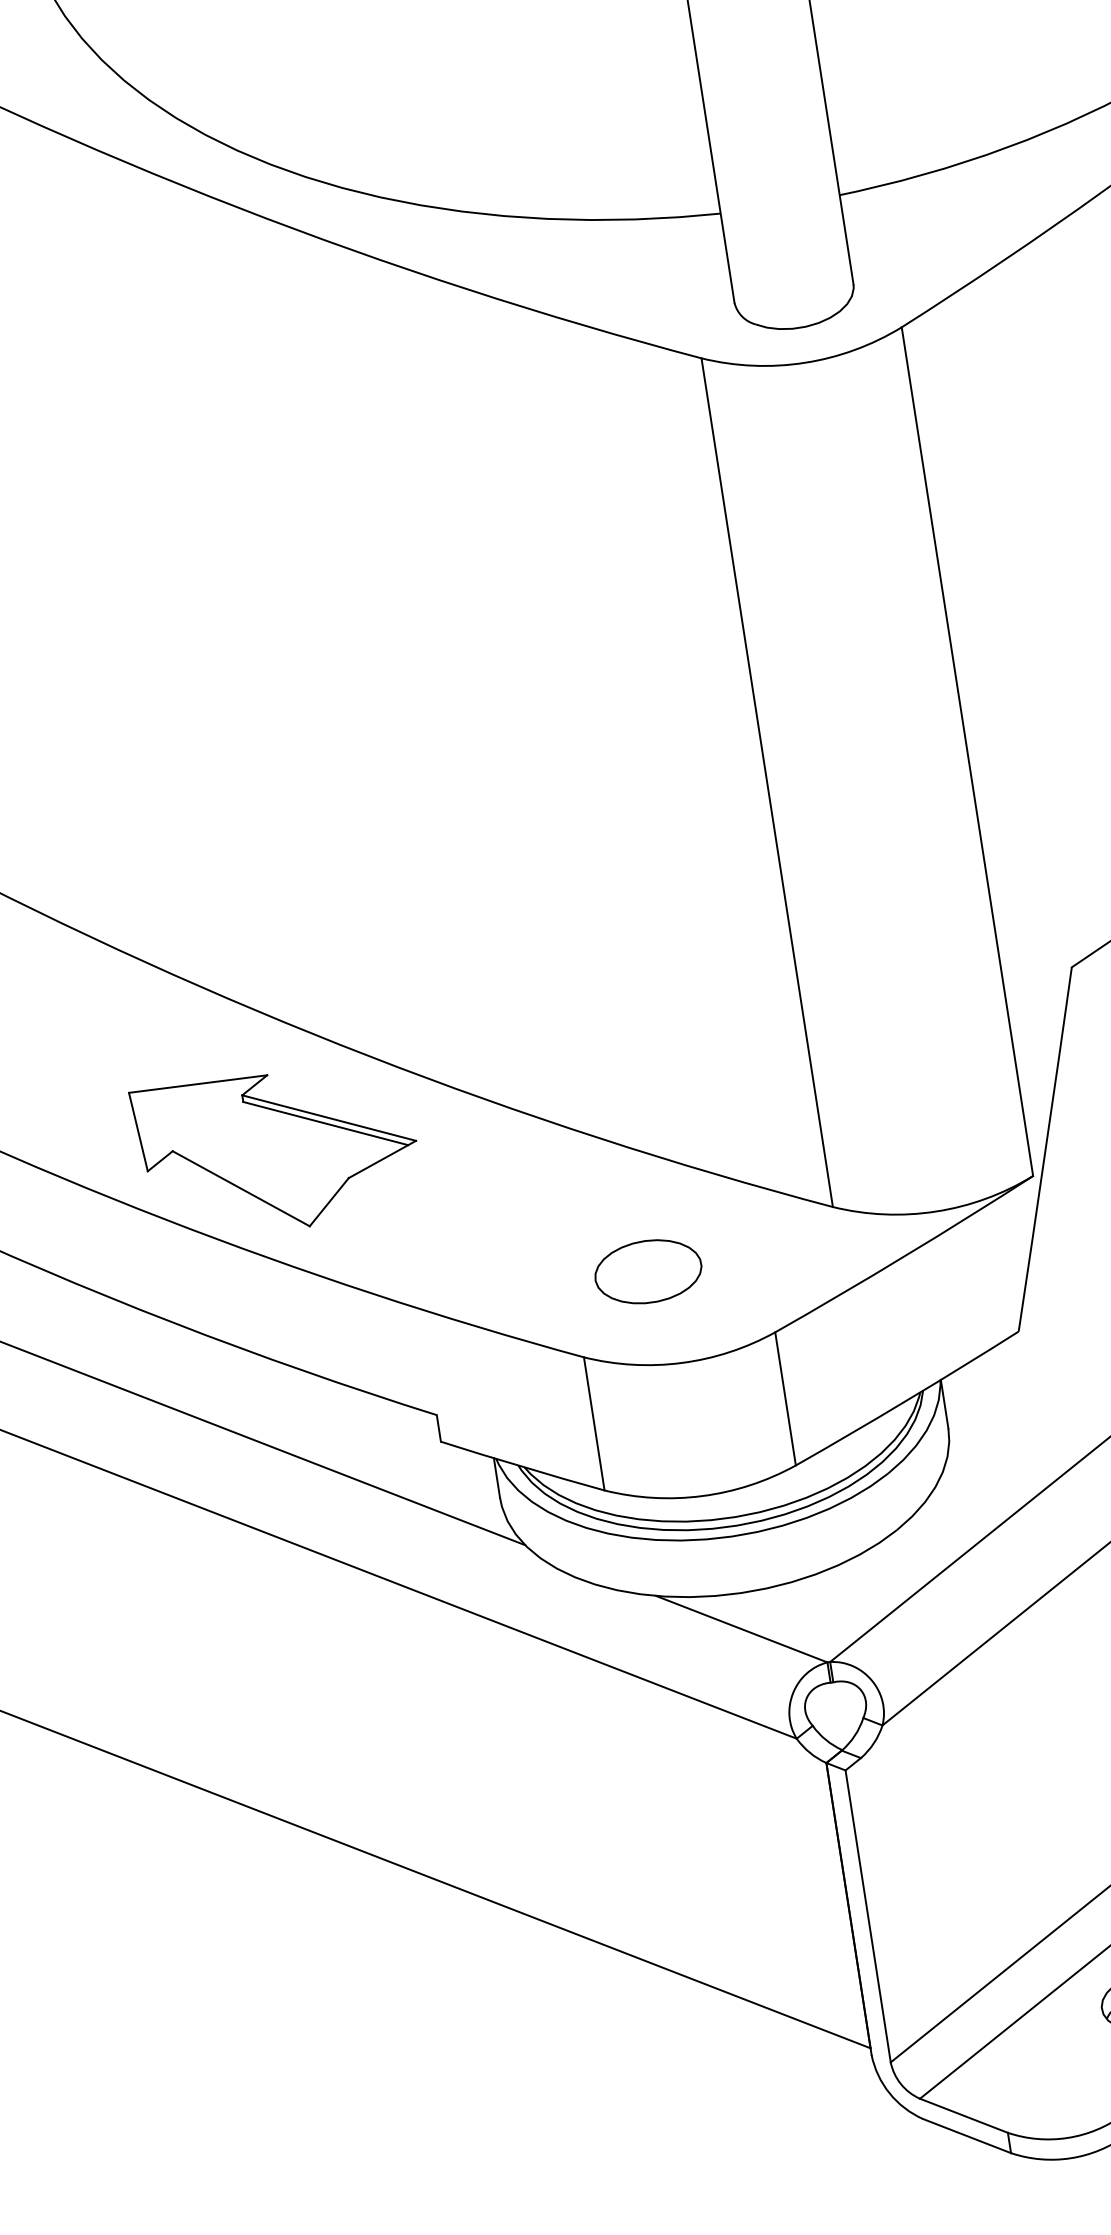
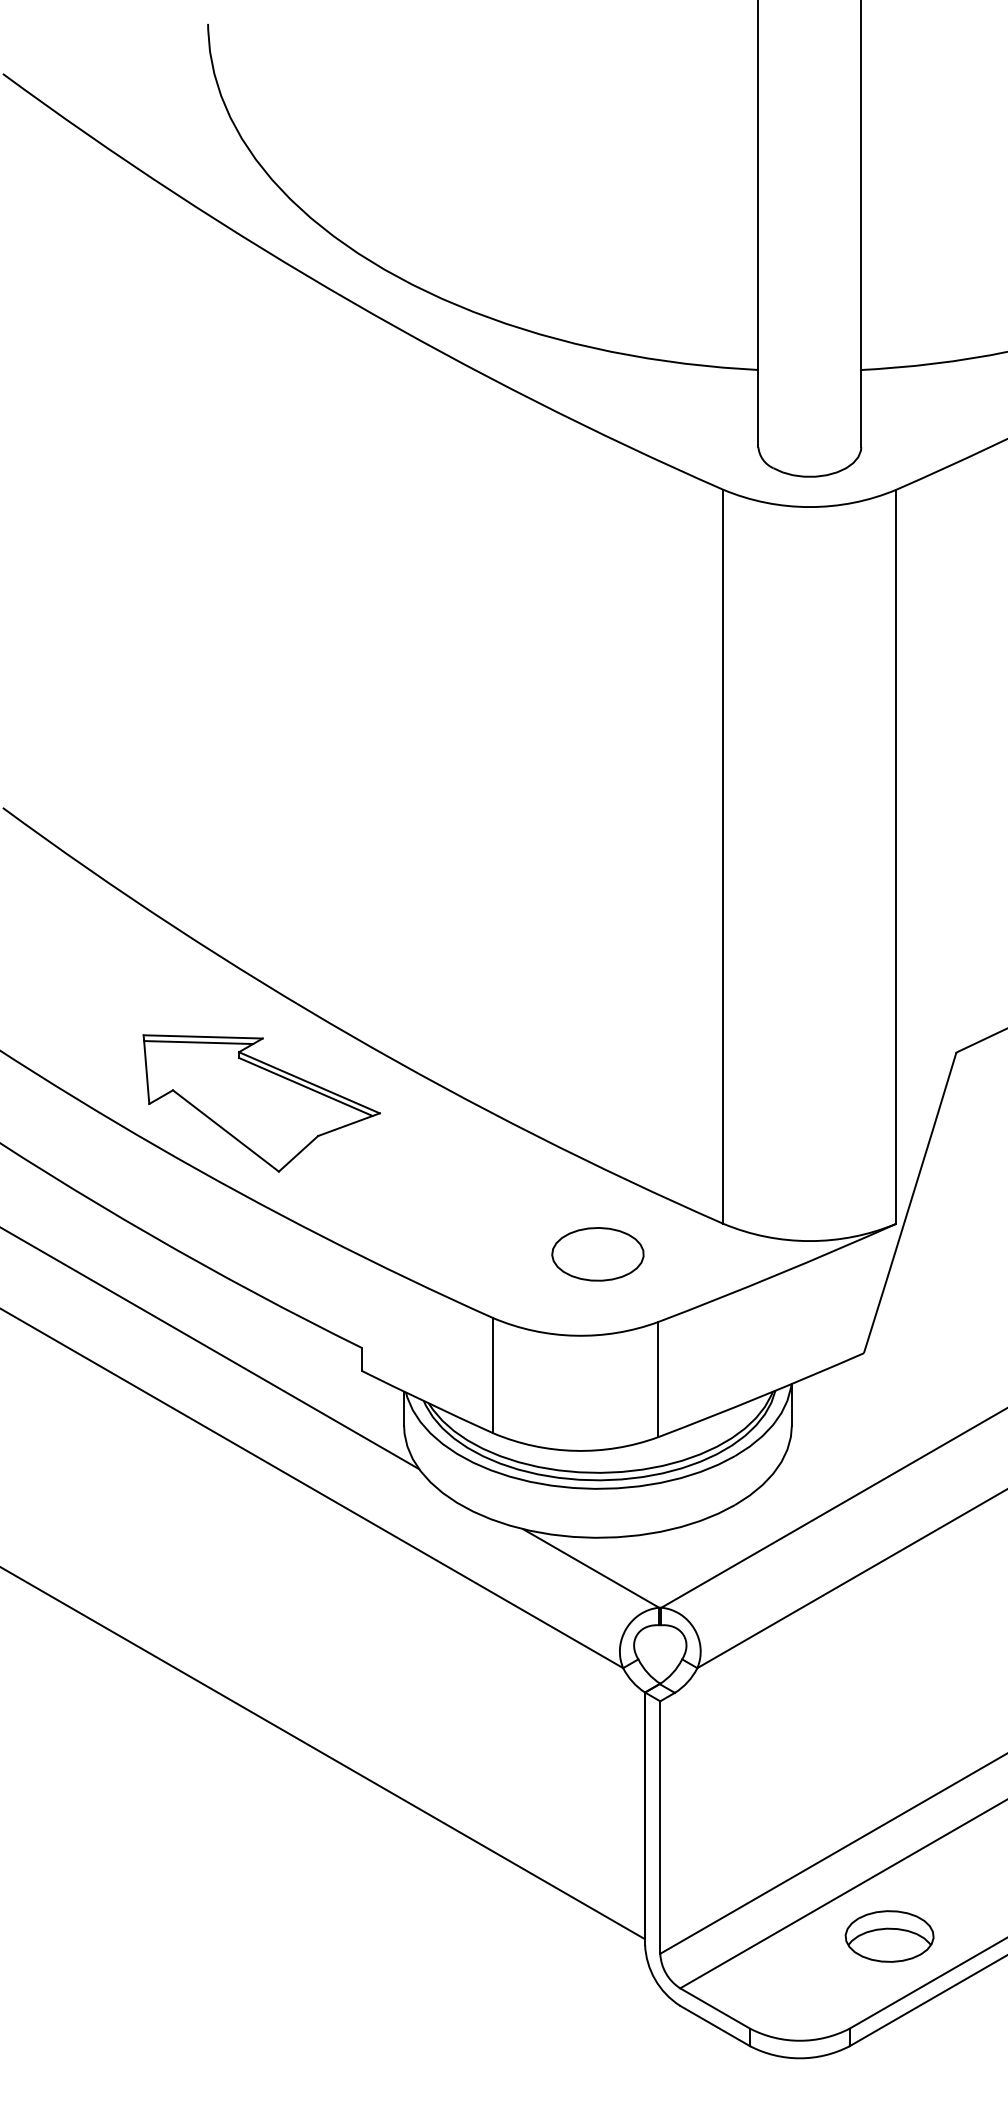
line: (193, 1091) -> (198, 1042), added
part: (647, 1272) -> (597, 1254), moved

